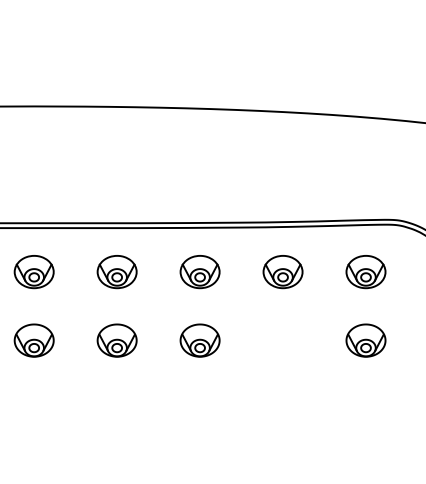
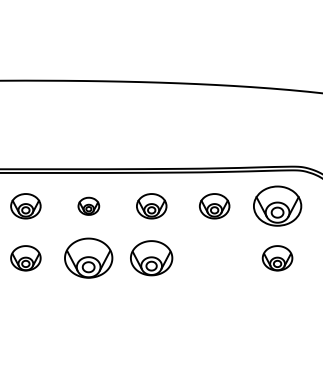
part: (116, 272) -> (88, 206), size x0.7
part: (365, 272) -> (277, 206), size x1.6
part: (116, 340) -> (88, 258), size x1.6
part: (199, 340) -> (151, 258), size x1.4

